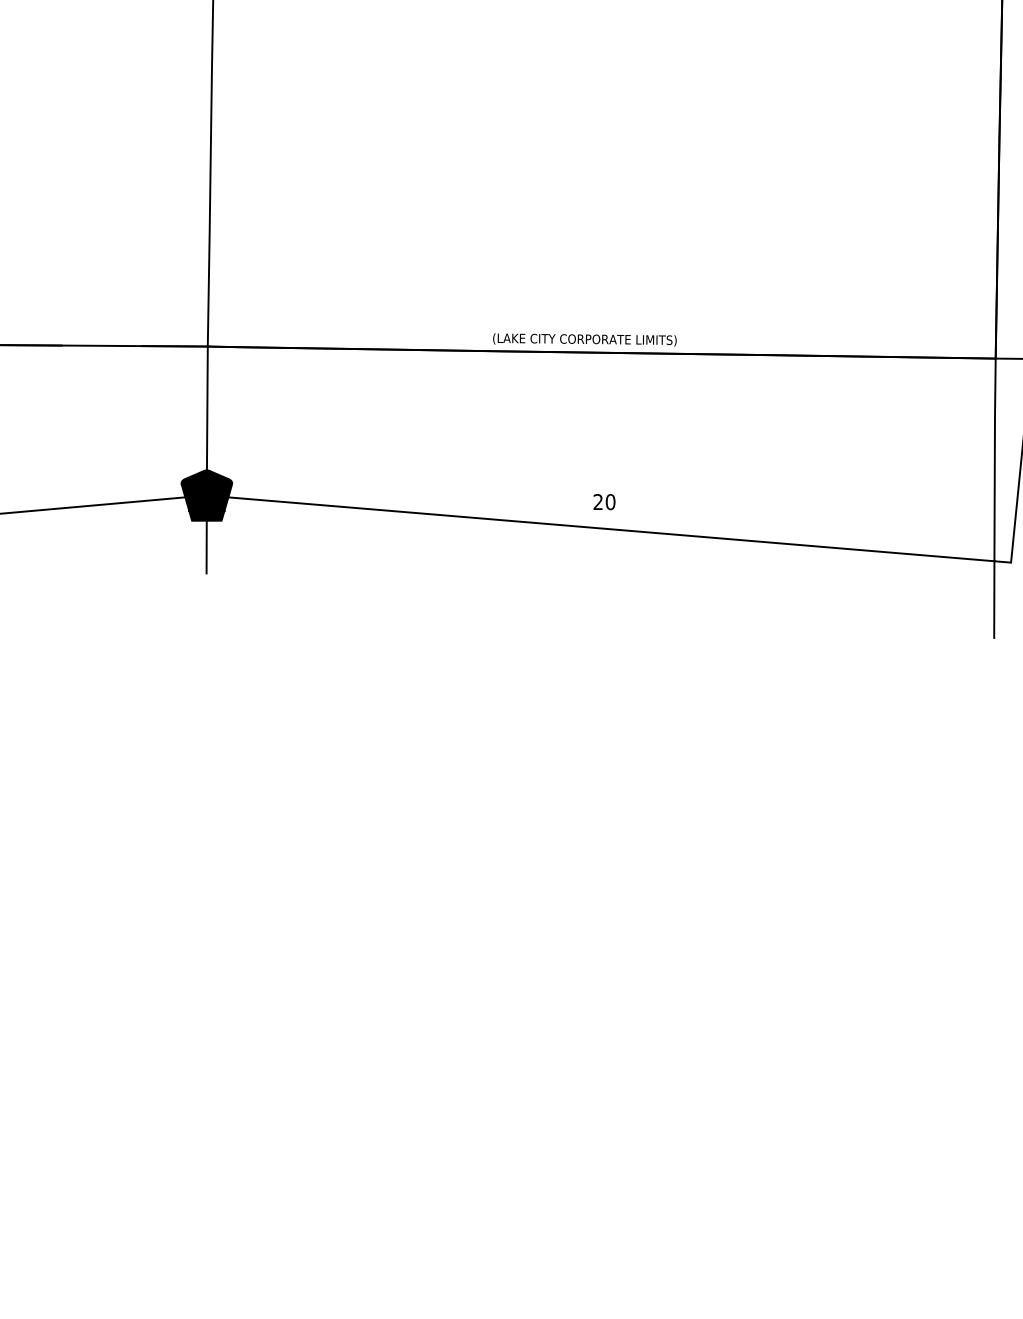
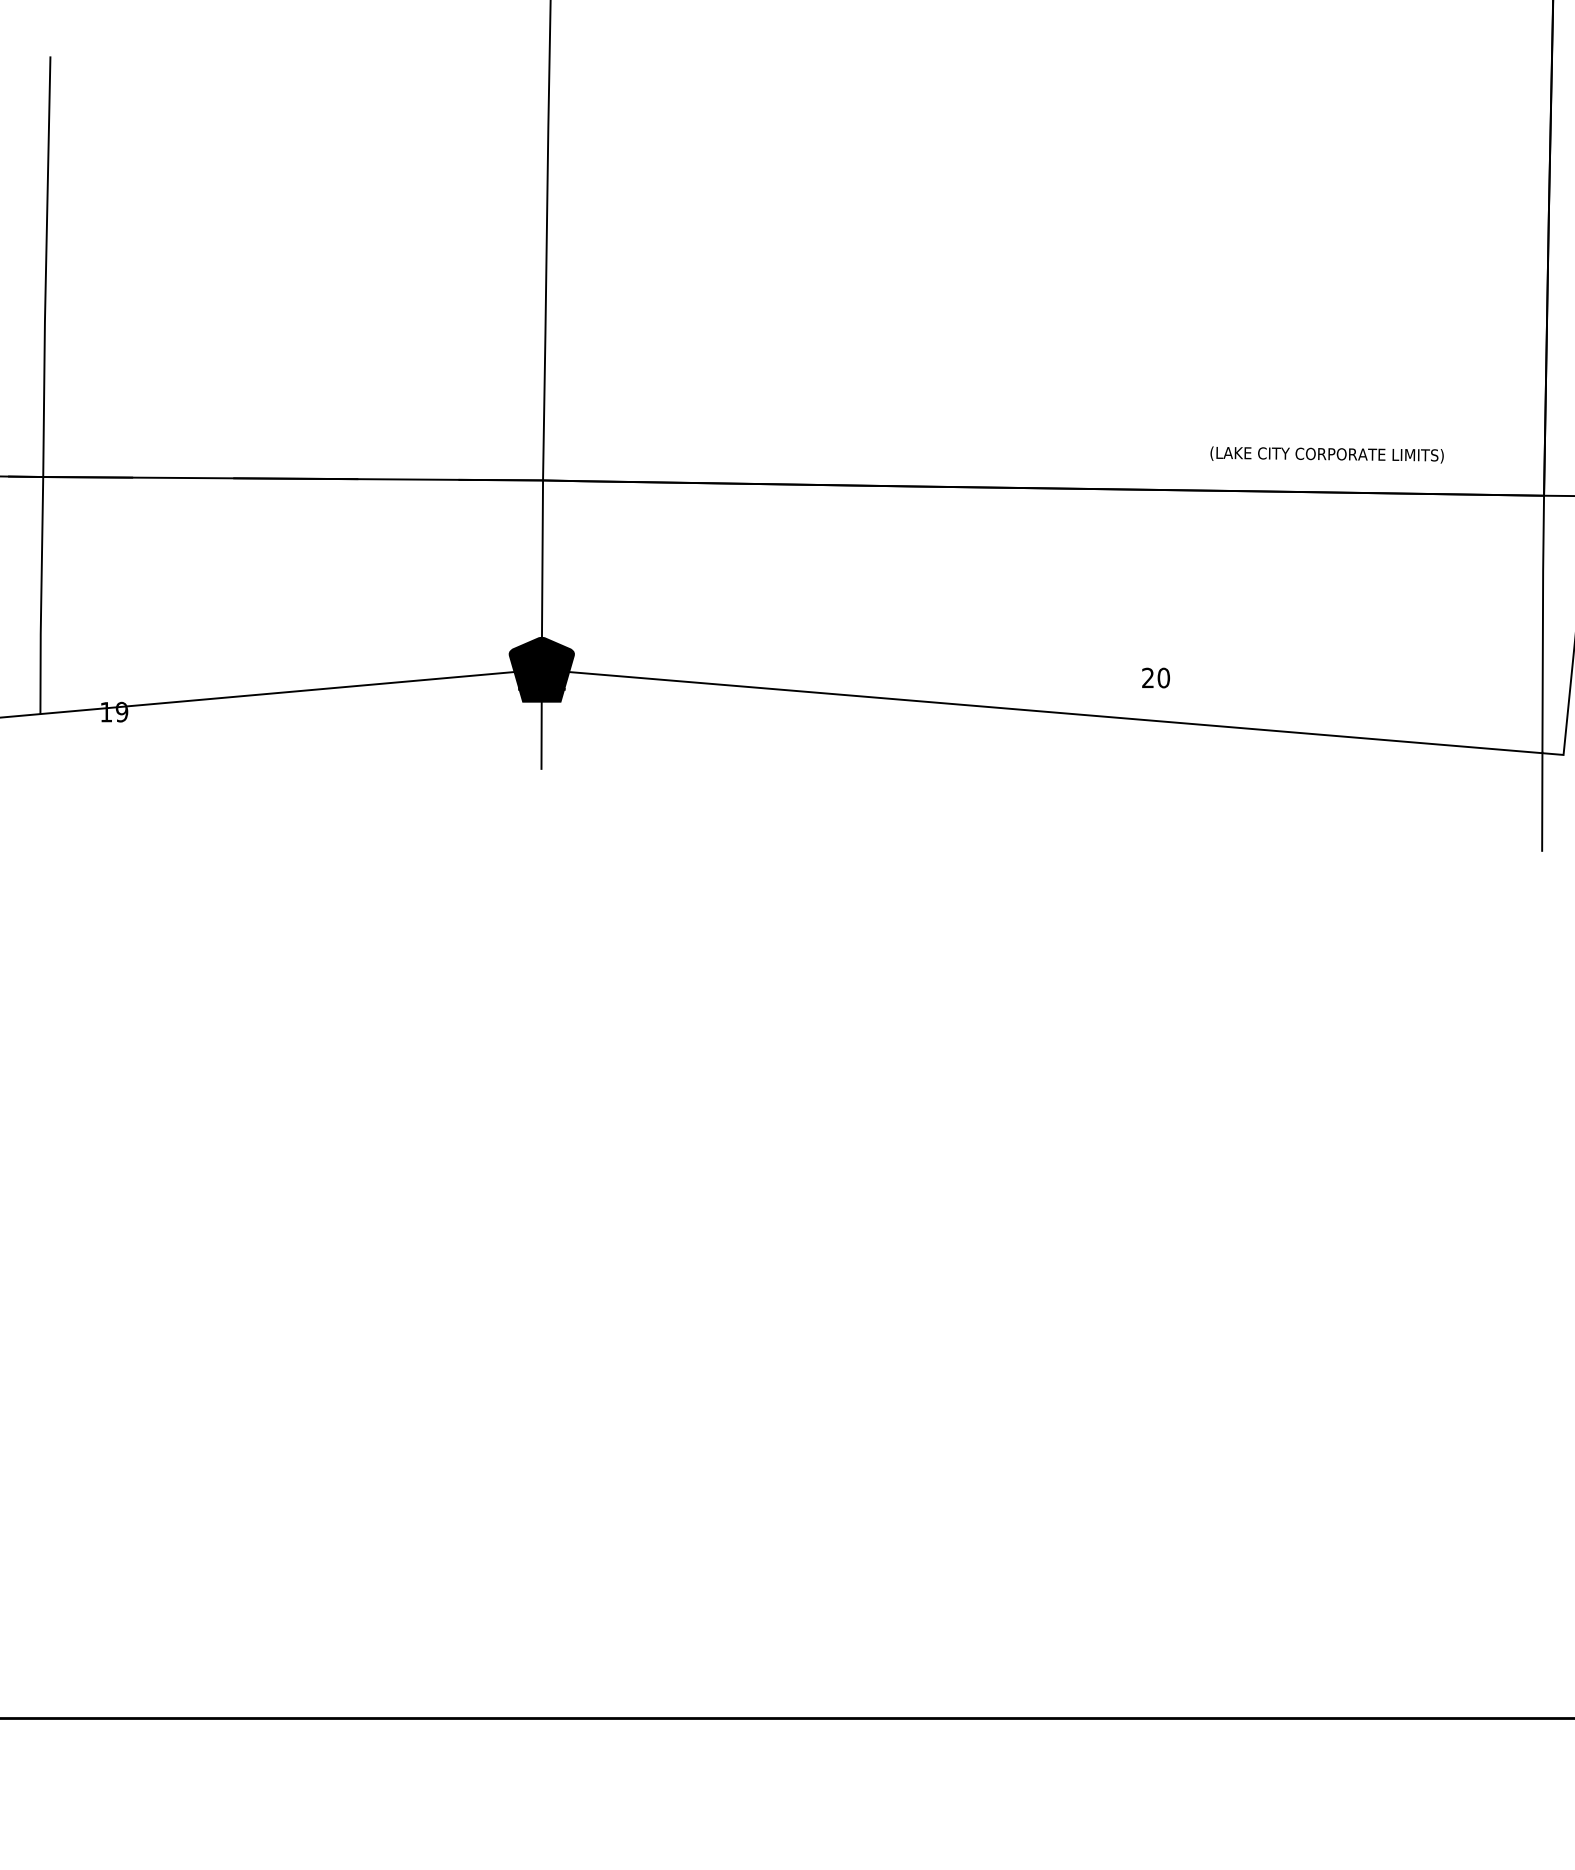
text: (584, 339) -> (1326, 454), moved
text: (604, 501) -> (1155, 677), moved

